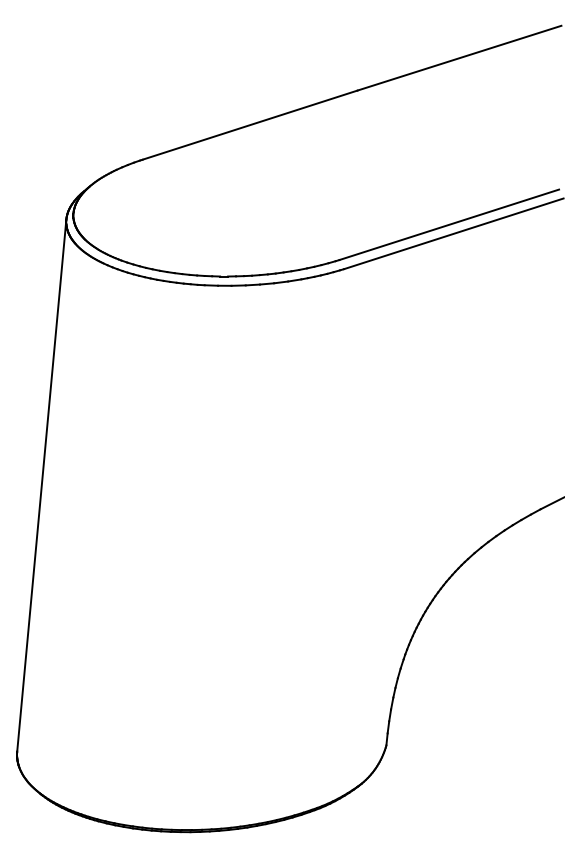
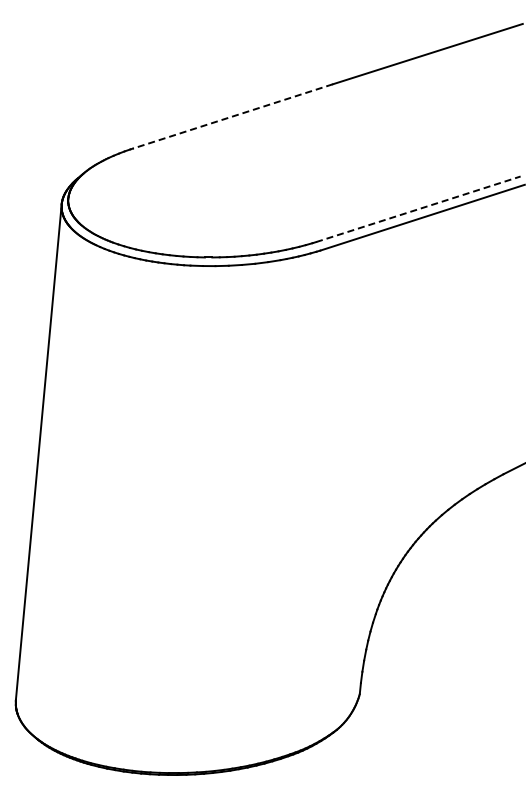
line: (249, 125) -> (232, 116), solid -> dashed
line: (449, 225) -> (418, 209), solid -> dashed

